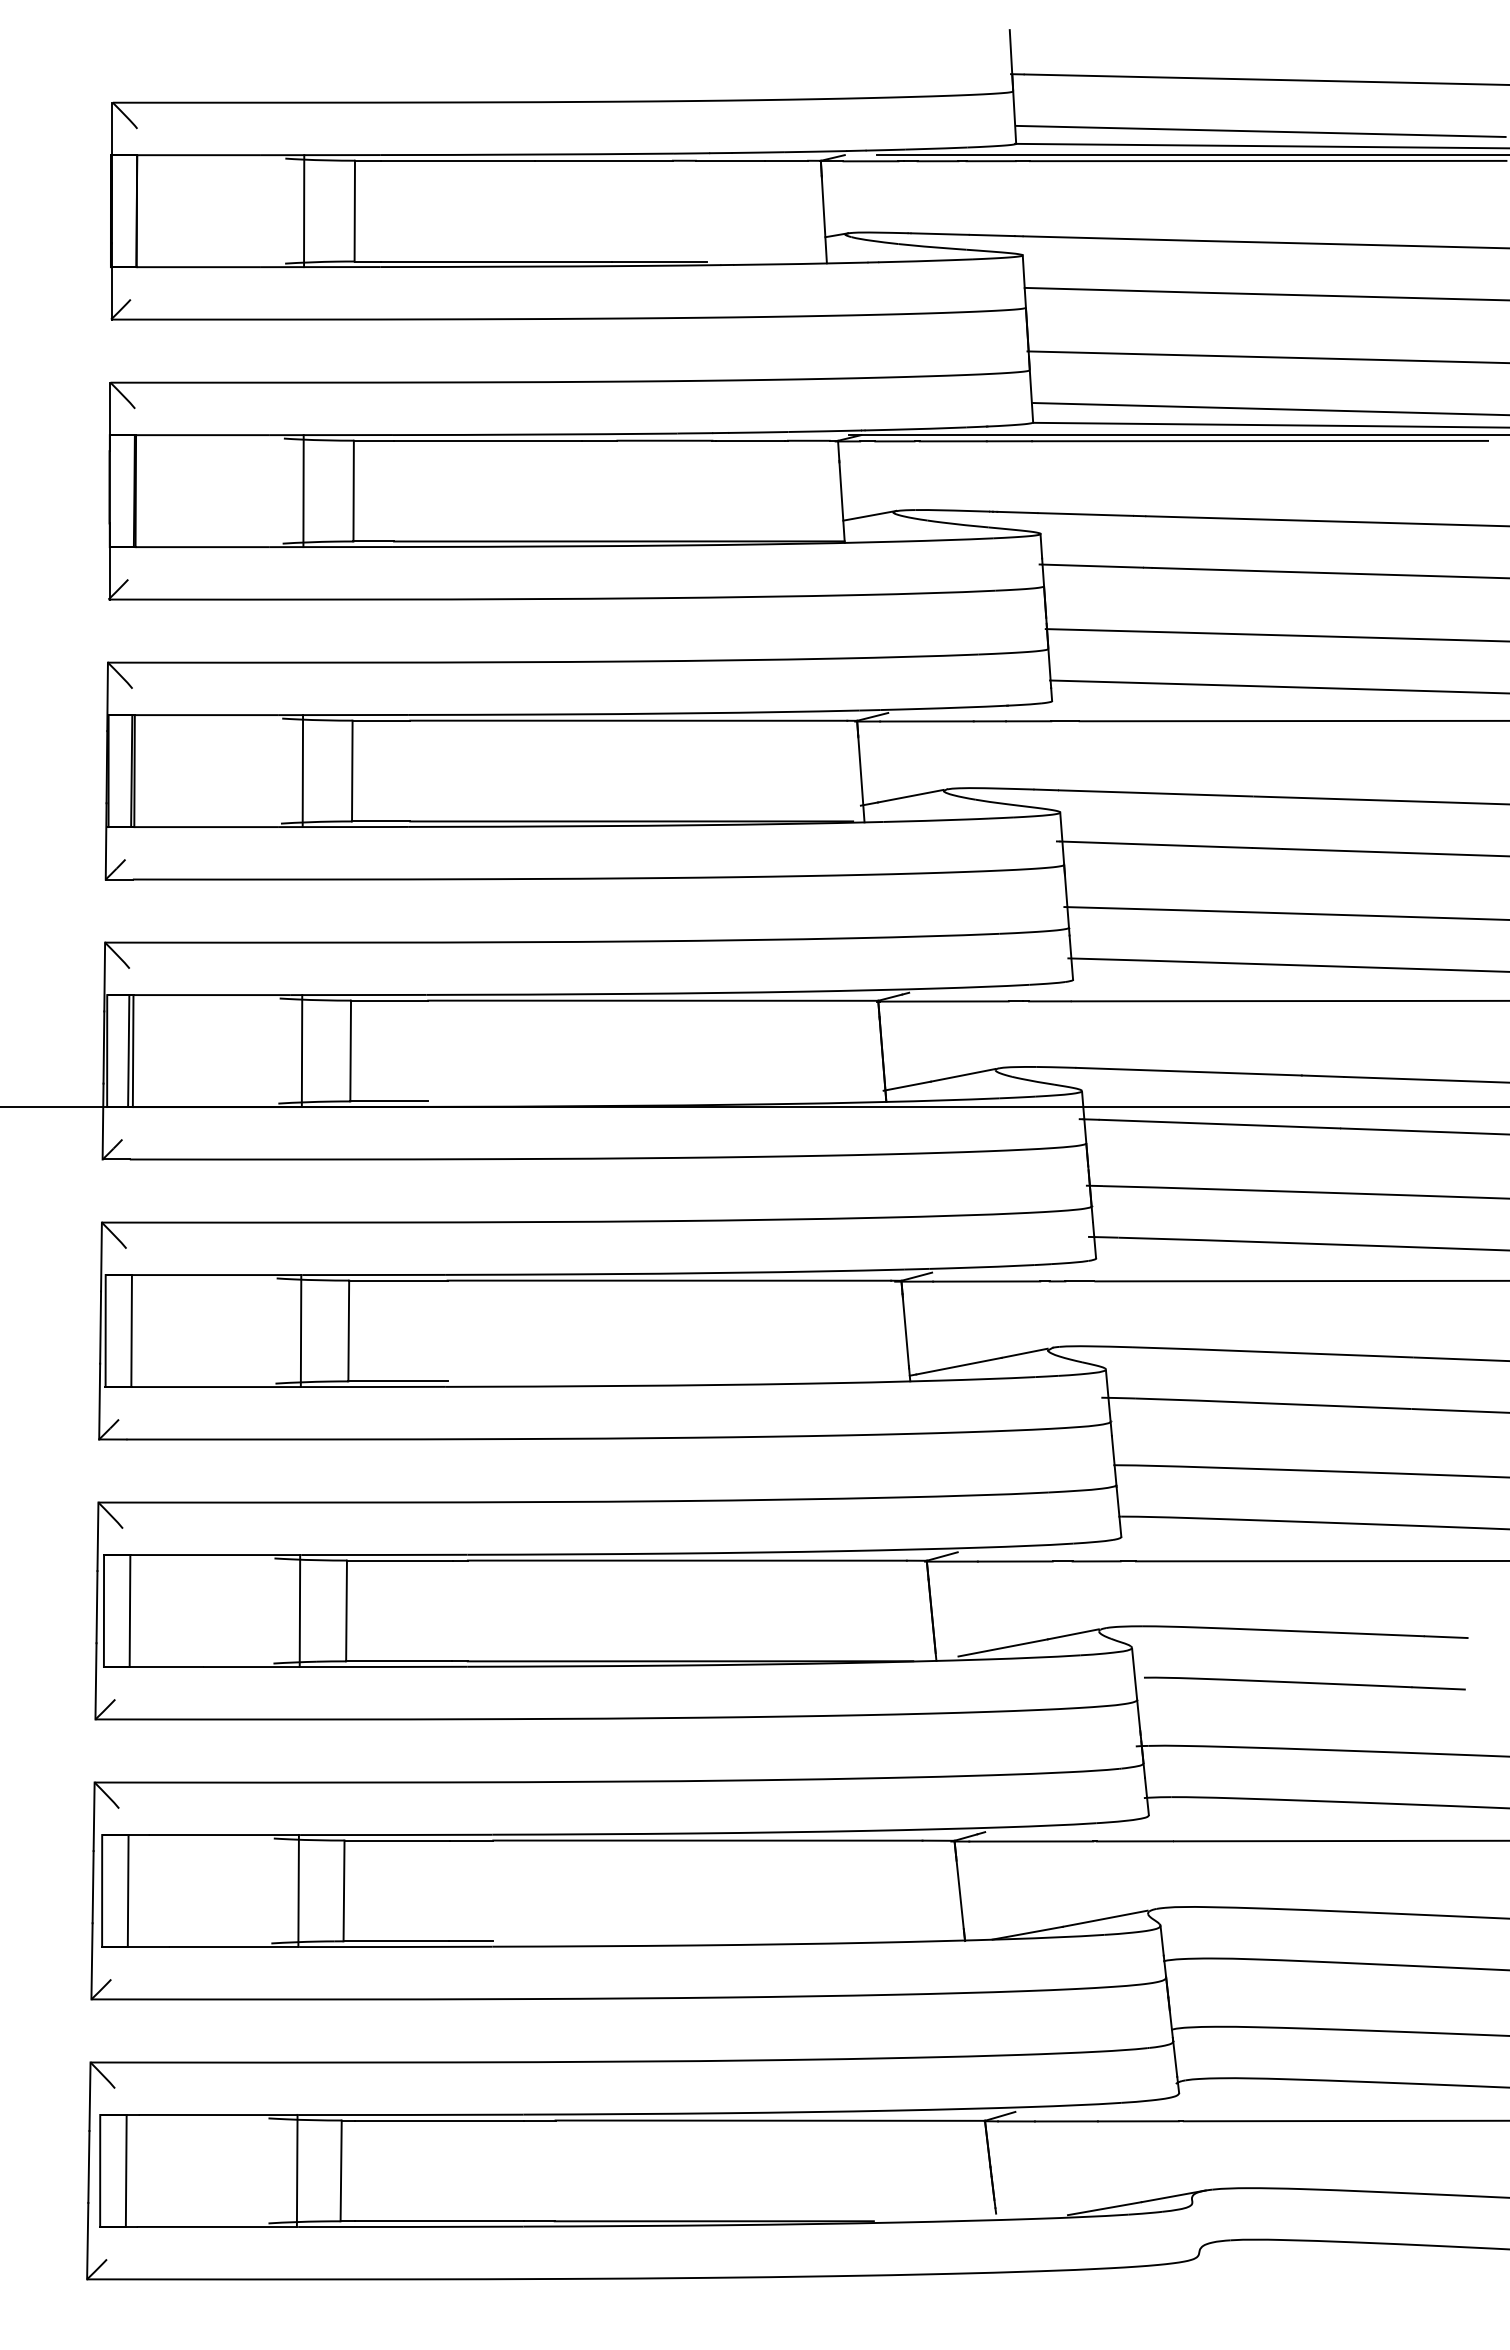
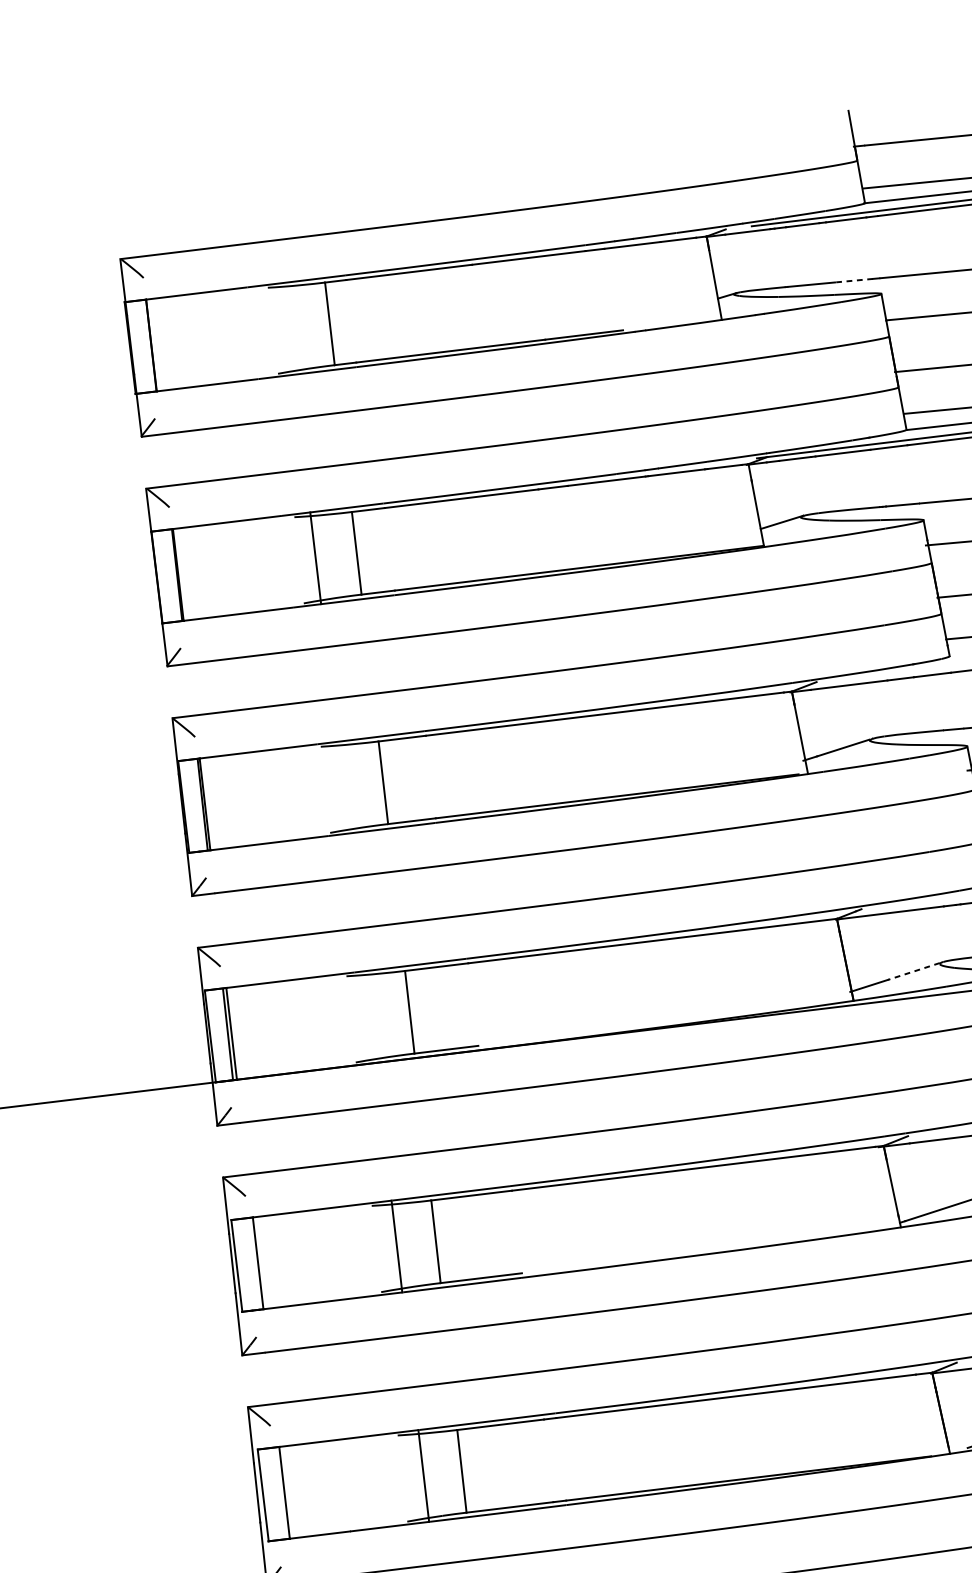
line: (304, 211) -> (288, 329), removed
line: (992, 235) -> (854, 280), solid -> dashed
line: (302, 771) -> (342, 788), removed
line: (301, 1051) -> (369, 1017), removed
line: (963, 1075) -> (914, 971), solid -> dashed

